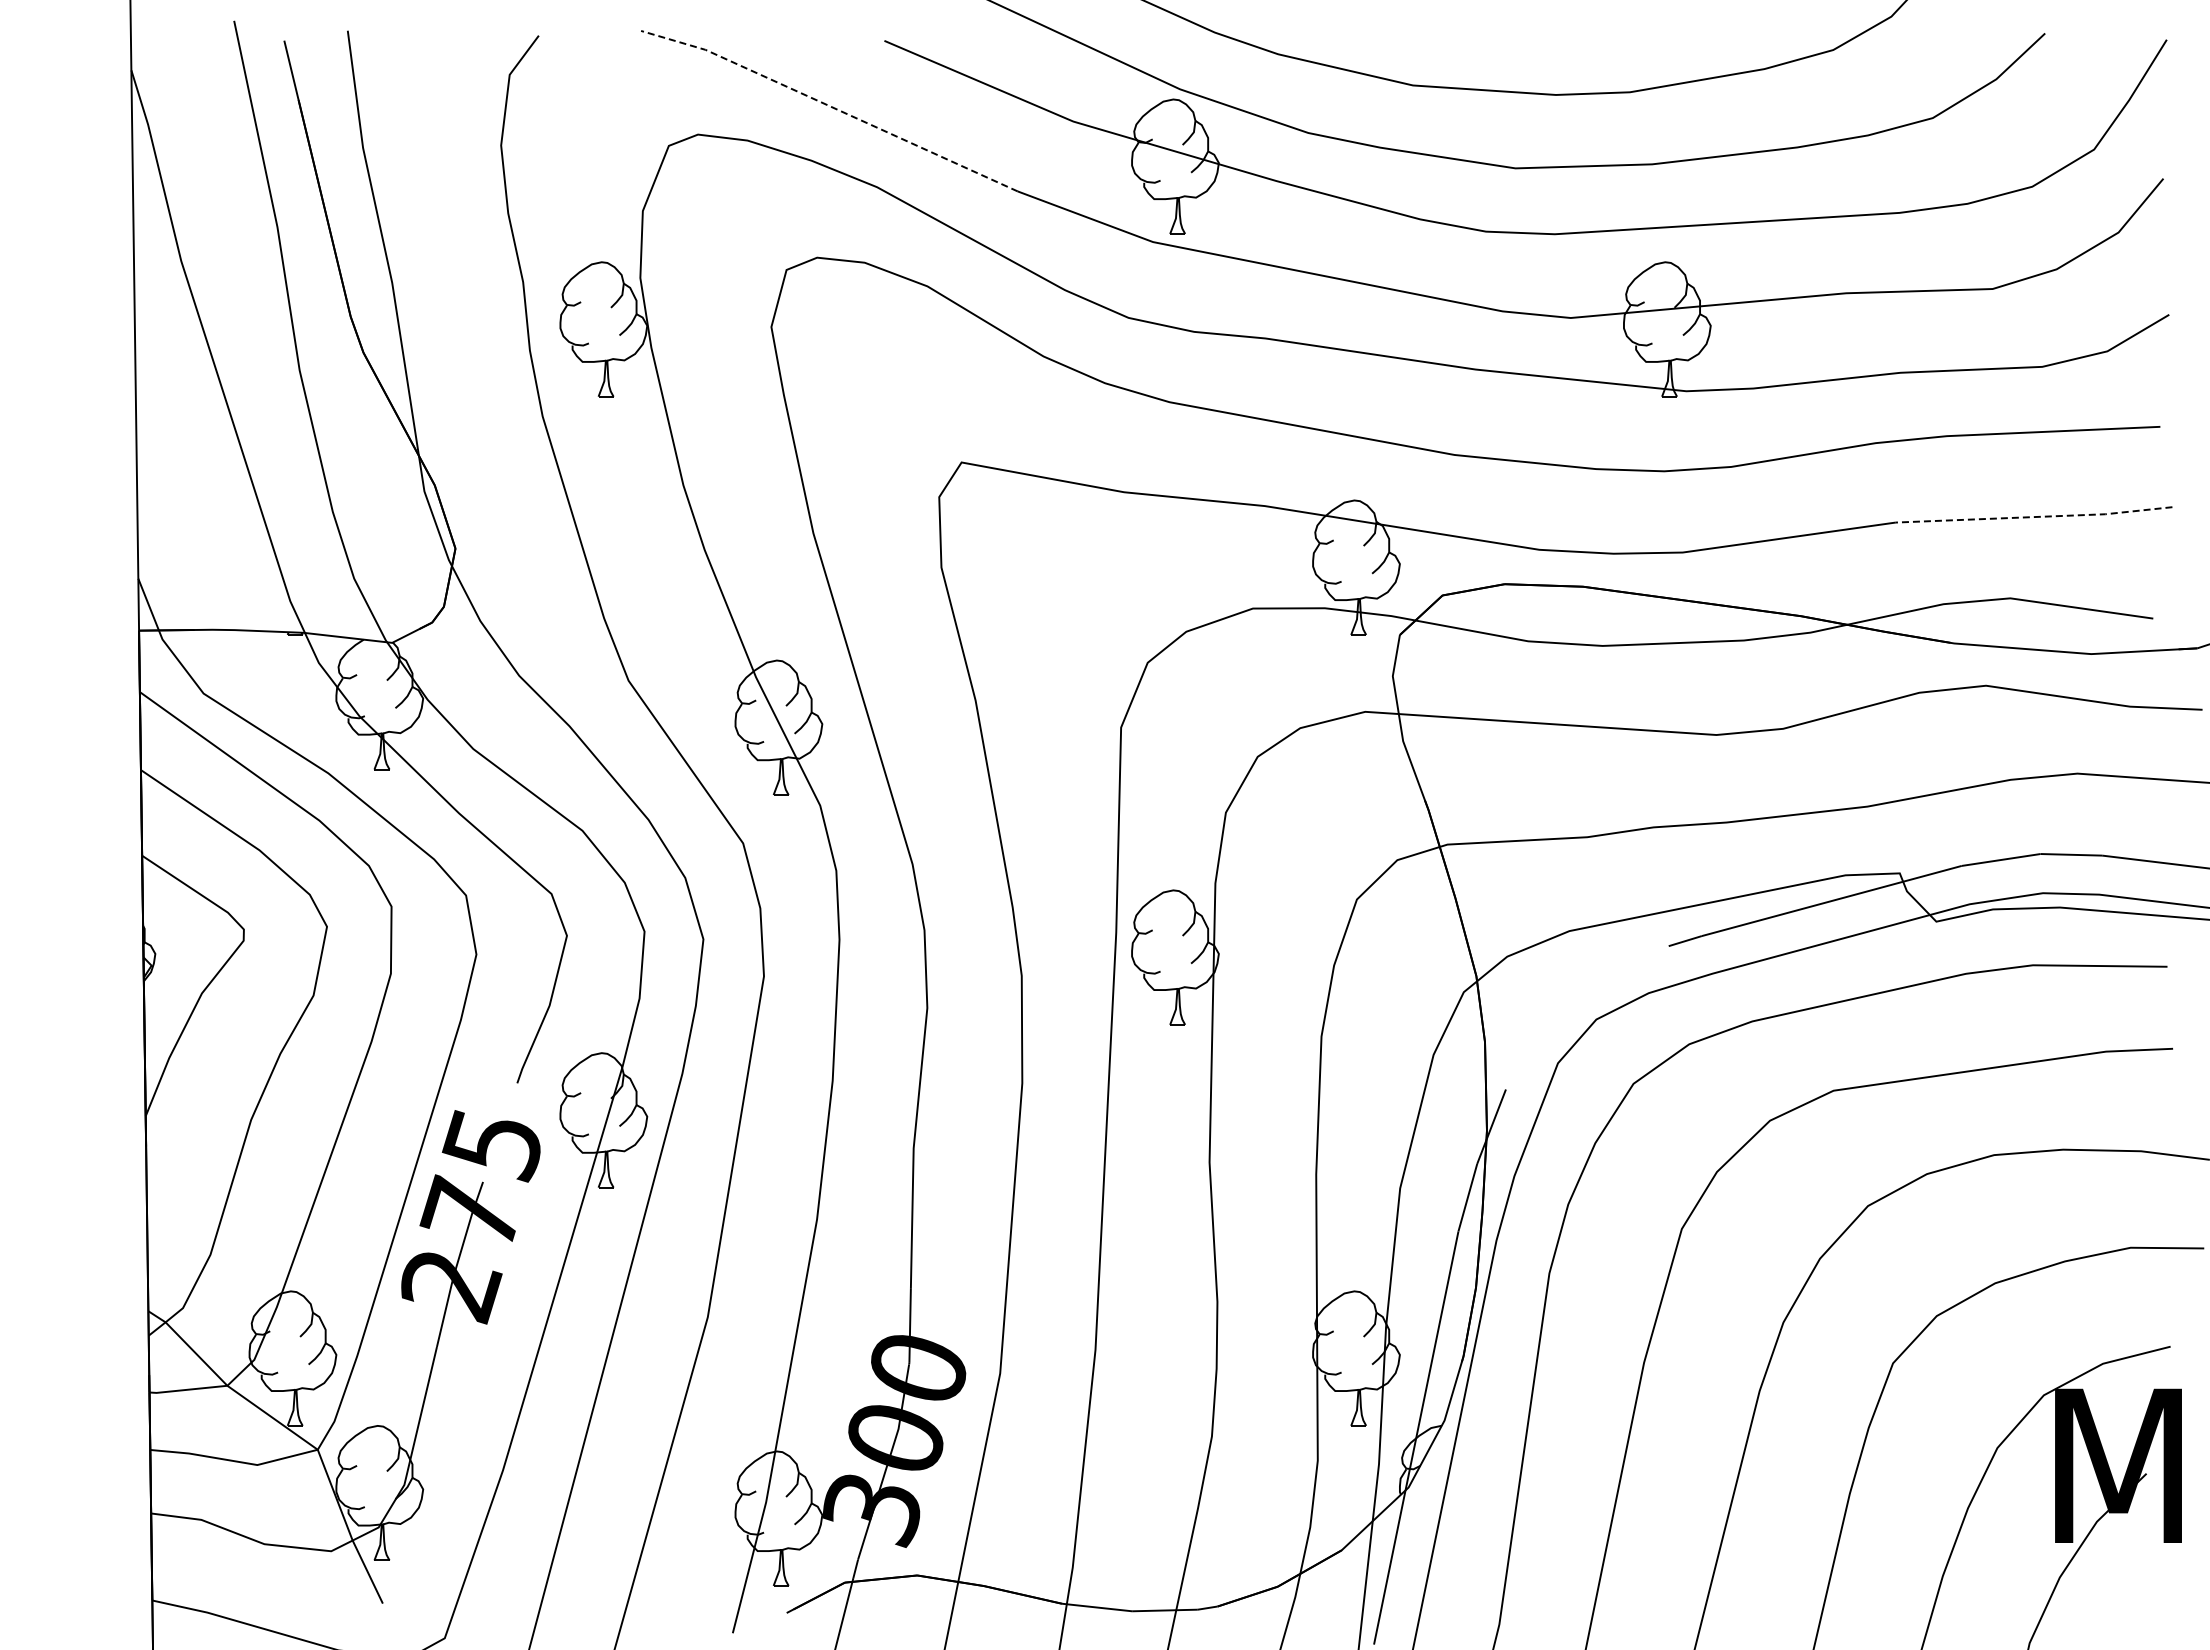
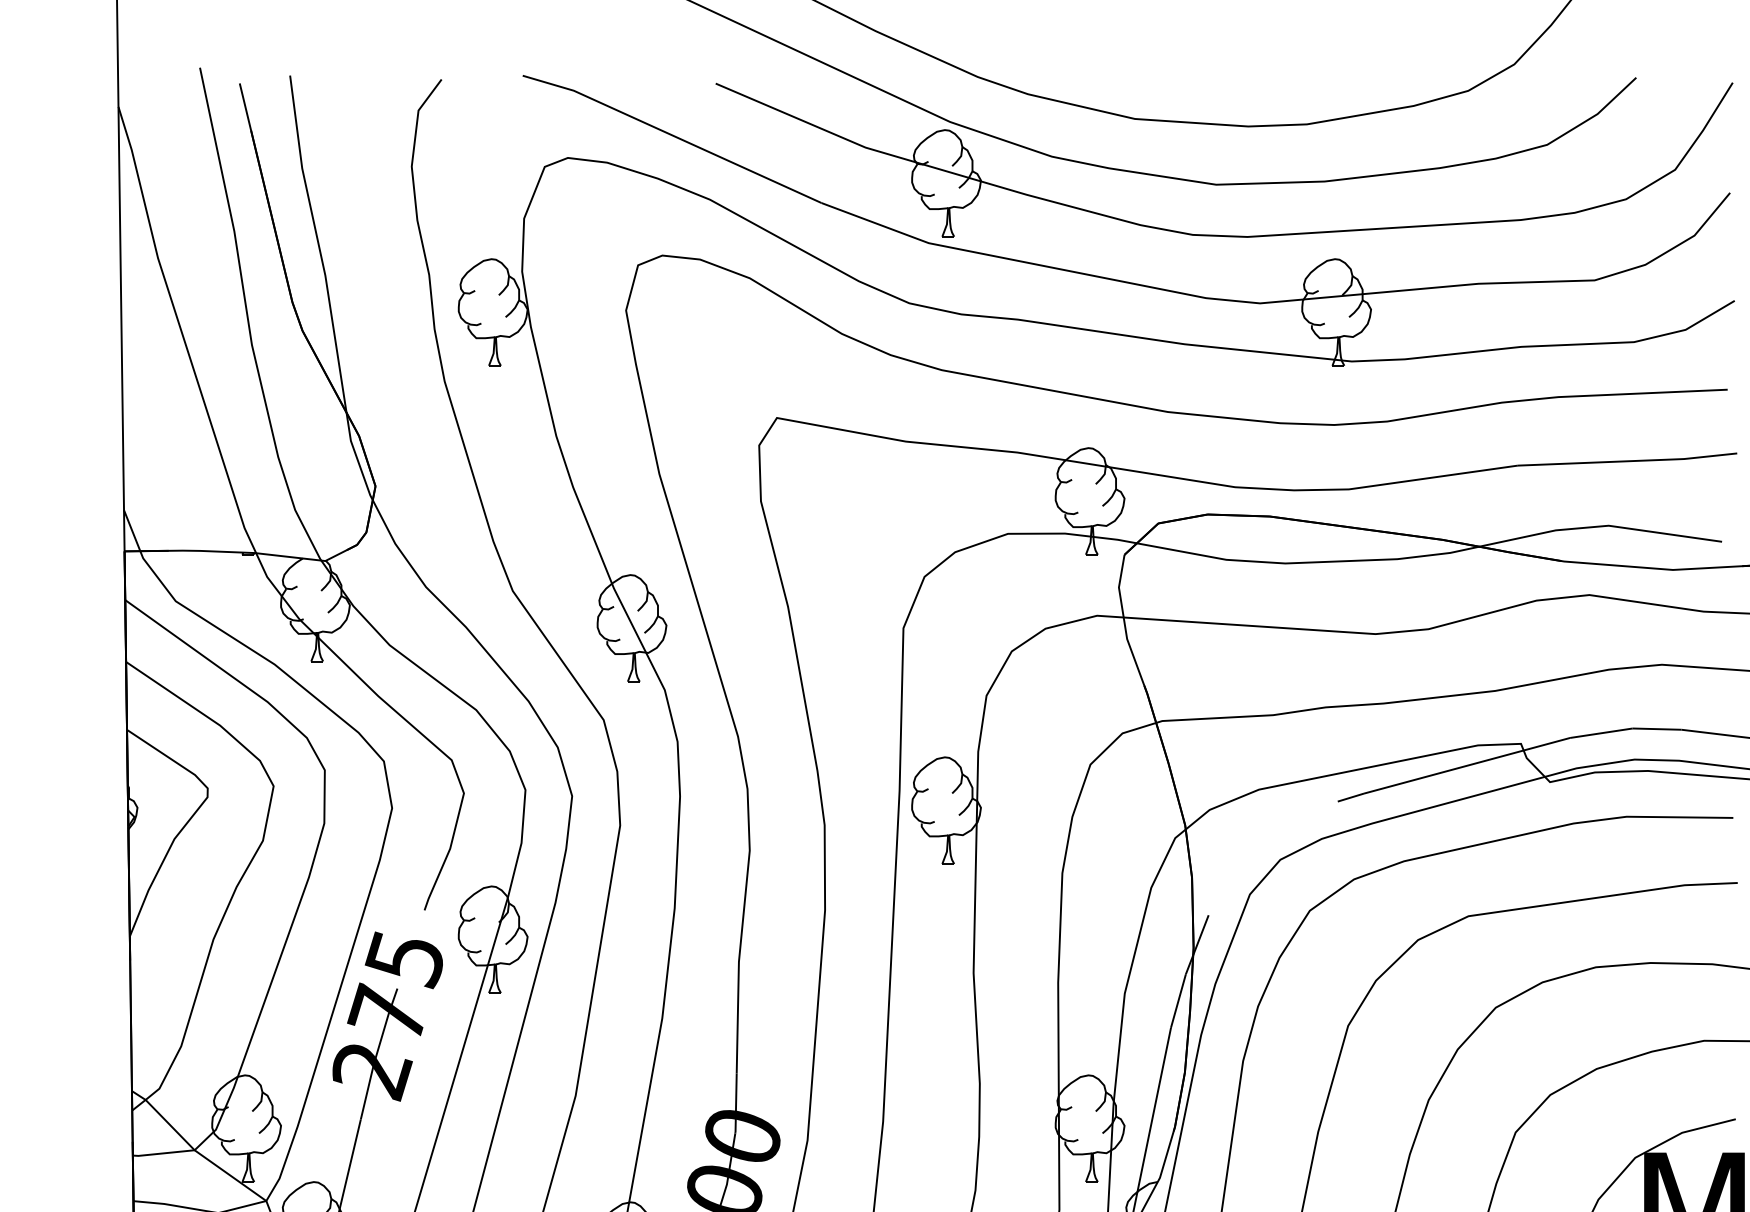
line: (830, 106) -> (672, 135), dashed -> solid
line: (2034, 517) -> (1627, 461), dashed -> solid

